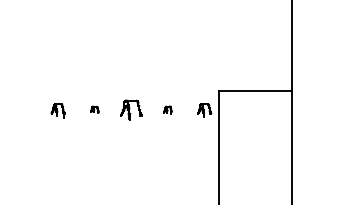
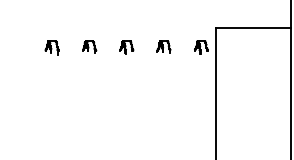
part: (94, 109) -> (89, 46), size x1.67
part: (167, 109) -> (163, 46), size x1.67
part: (131, 110) -> (126, 47), size x0.62

